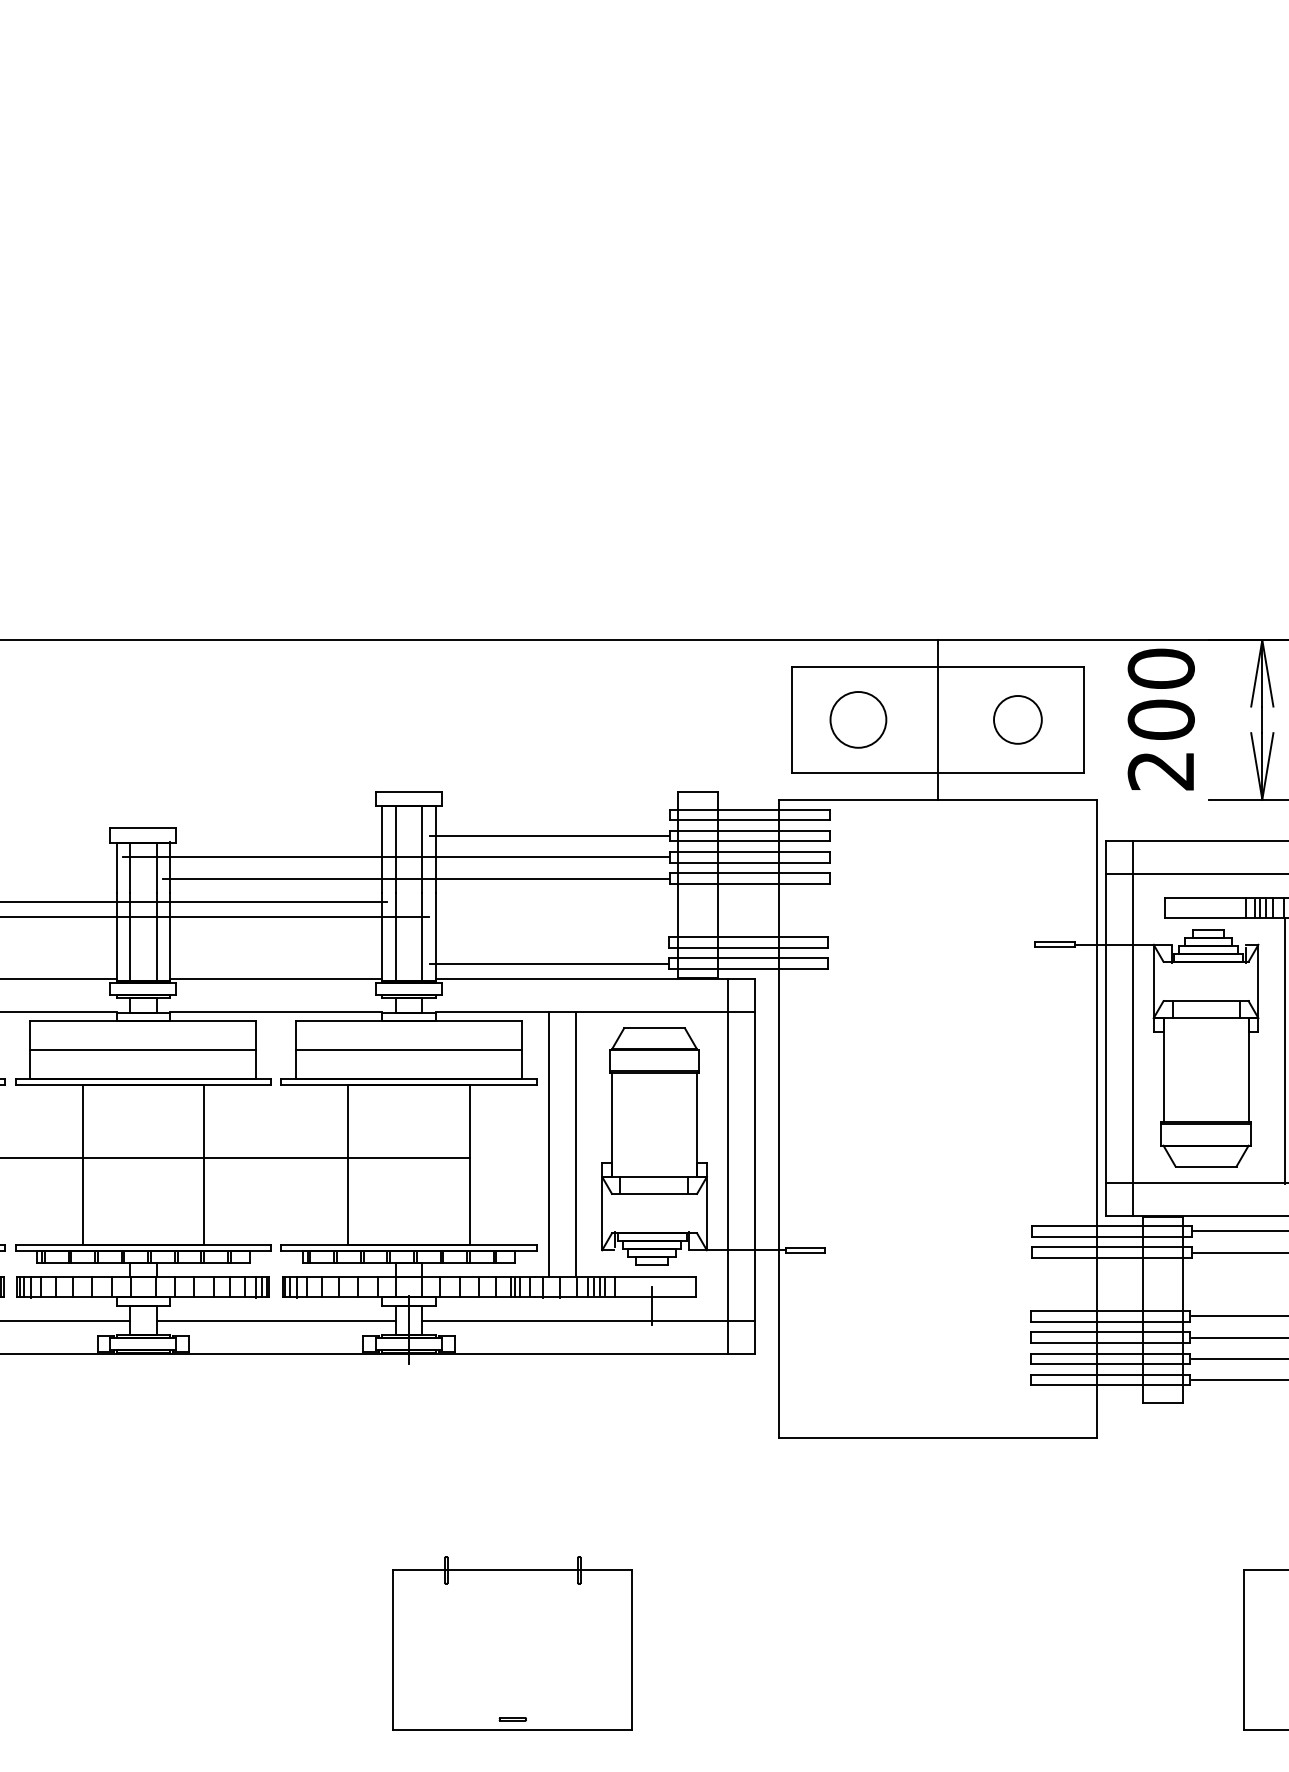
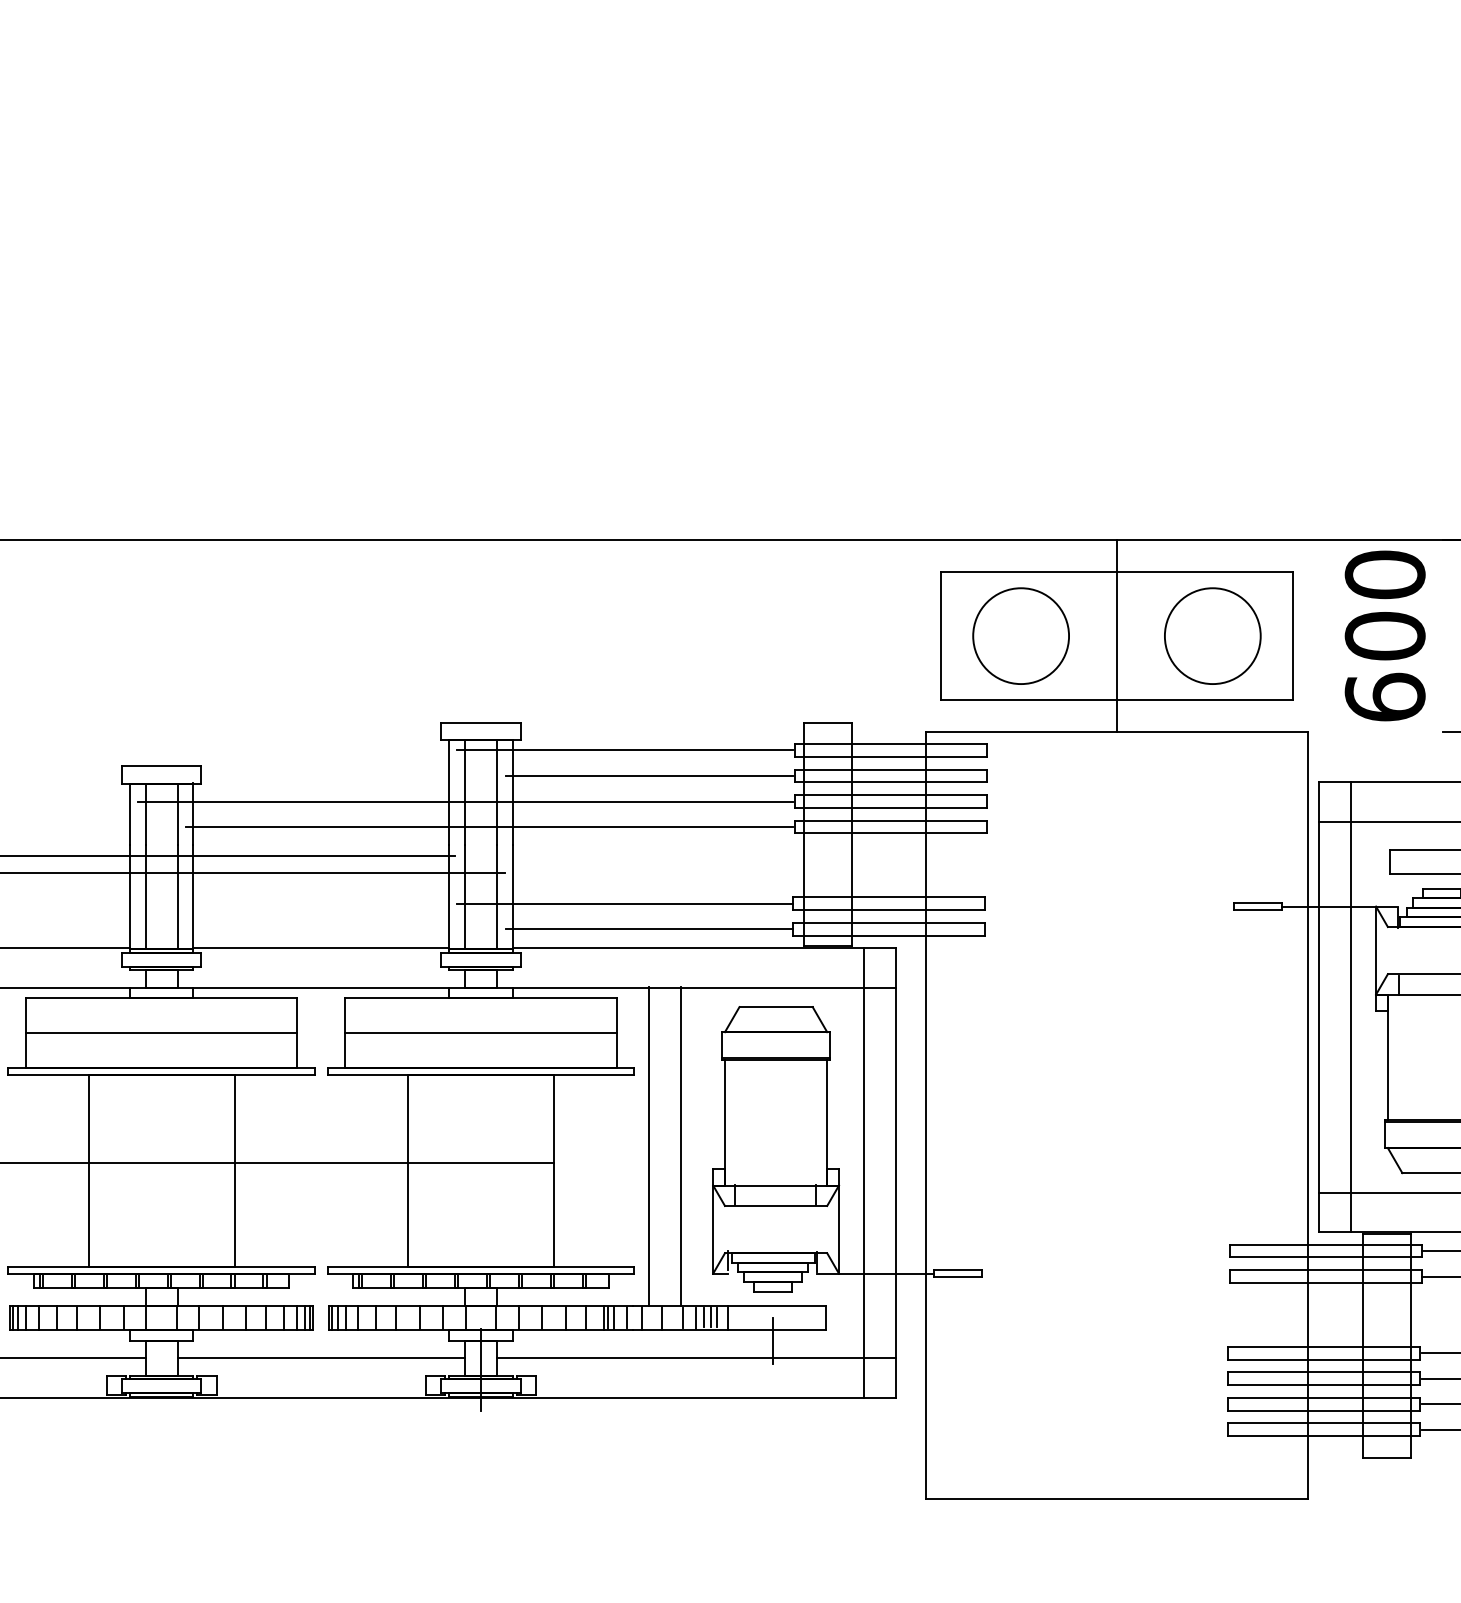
circle: (858, 719) -> (1021, 635), size x1.43
circle: (1017, 719) -> (1212, 635), size x1.67
text: (1160, 770) -> (1384, 697), 200 -> 600
line: (528, 814) -> (624, 749), added
line: (528, 942) -> (624, 903), added

